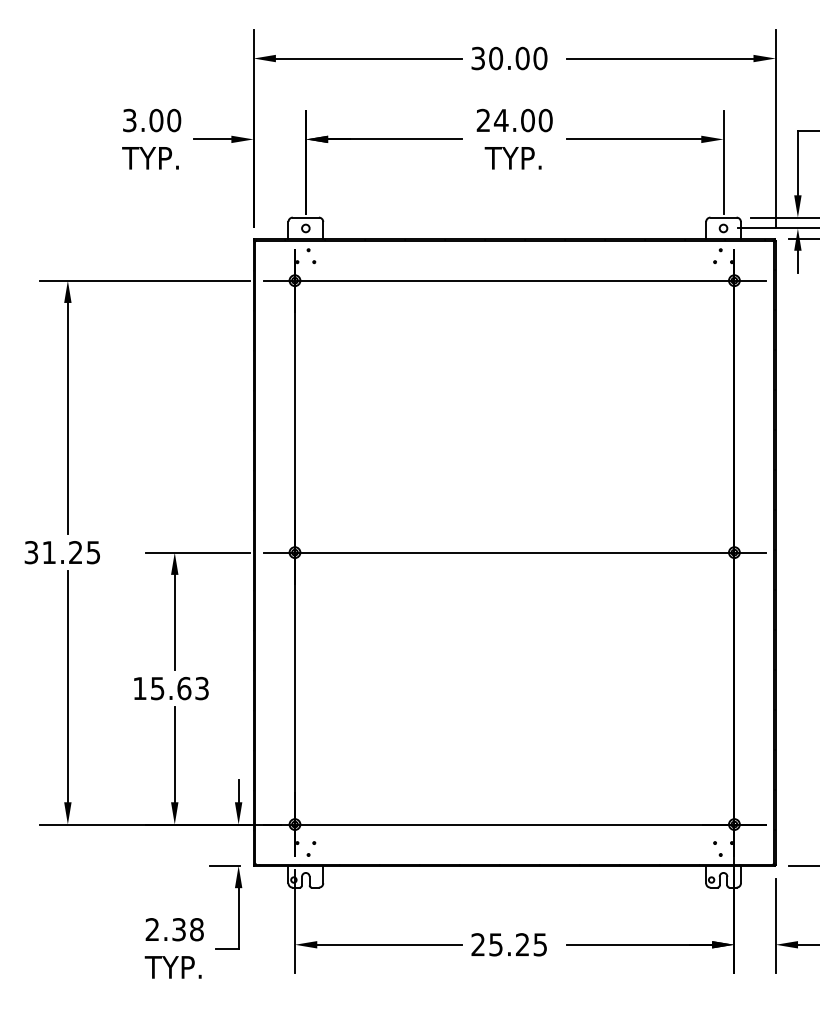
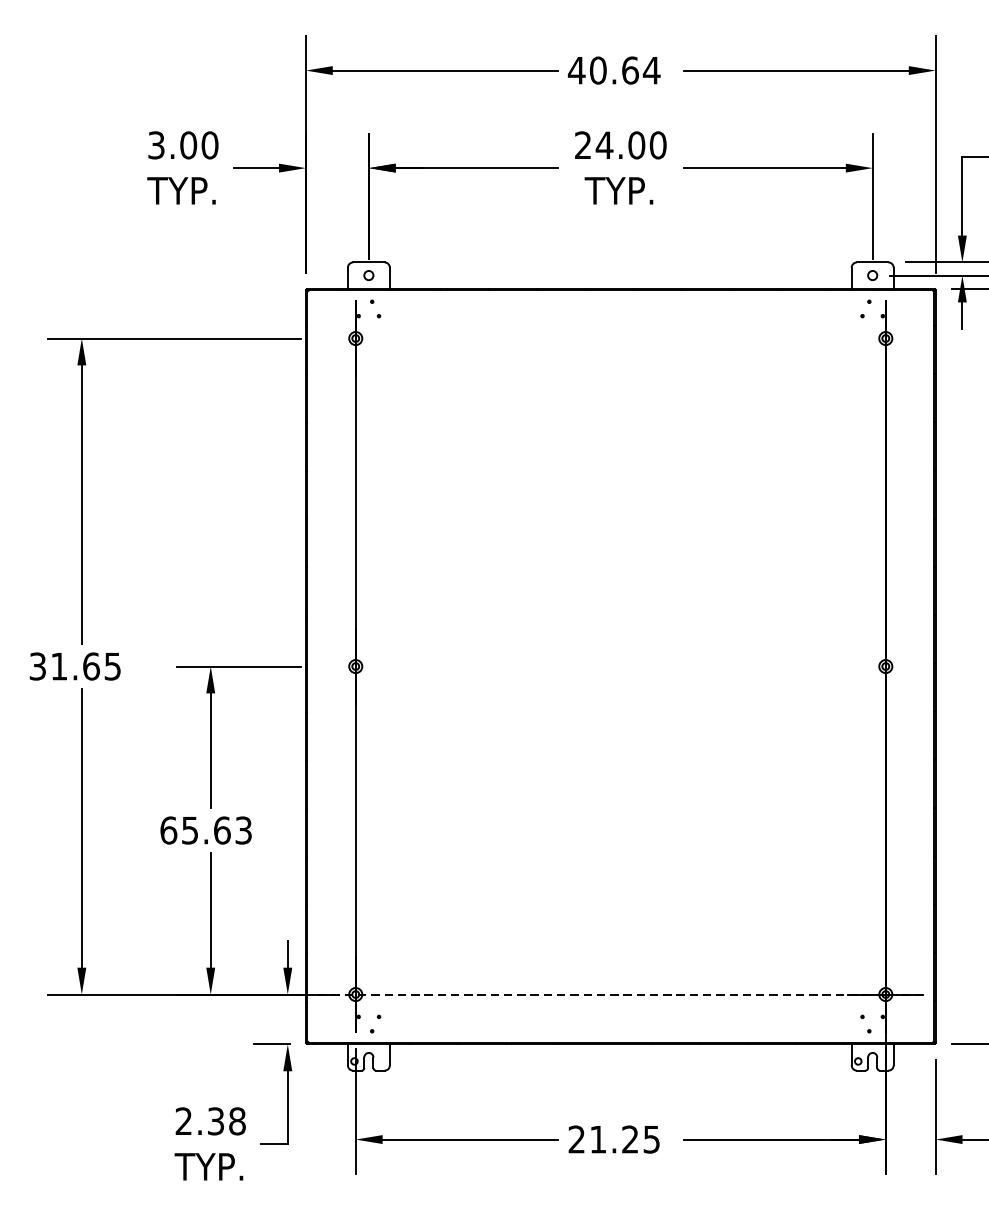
text: (508, 58) -> (613, 70), 30.00 -> 40.64
line: (514, 280) -> (620, 338), removed
text: (75, 552) -> (91, 666), 31.25 -> 31.65
line: (514, 552) -> (620, 666), removed
text: (140, 688) -> (169, 830), 15.63 -> 65.63
line: (514, 824) -> (620, 994), solid -> dashed
text: (495, 944) -> (597, 1139), 25.25 -> 21.25

